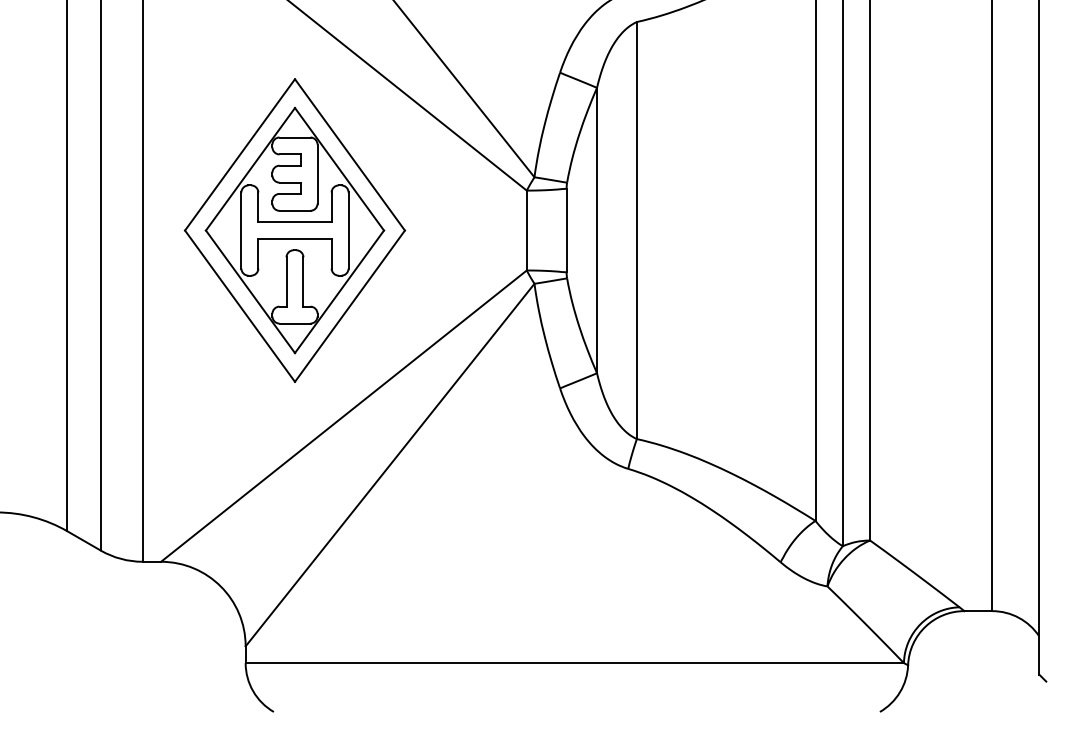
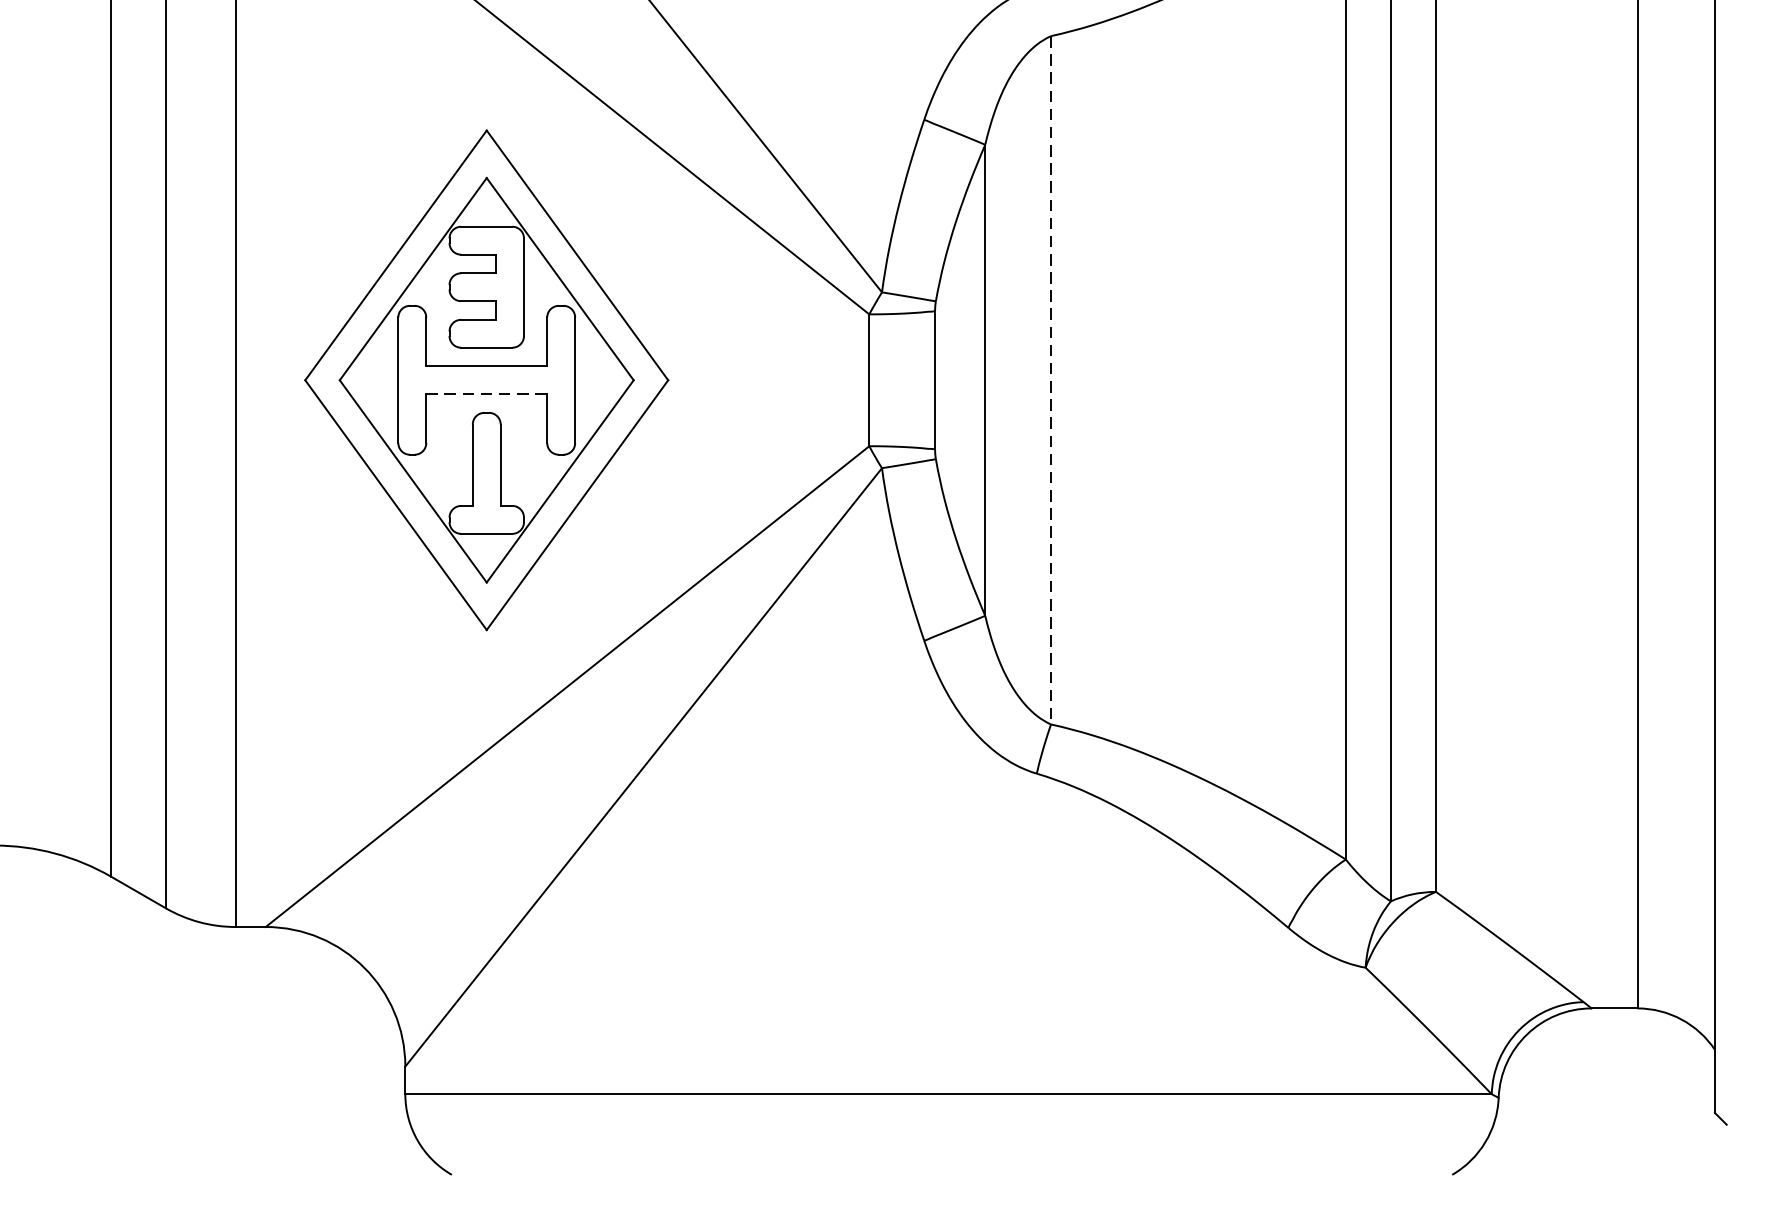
line: (636, 230) -> (1050, 380), solid -> dashed
line: (295, 239) -> (487, 395), solid -> dashed

